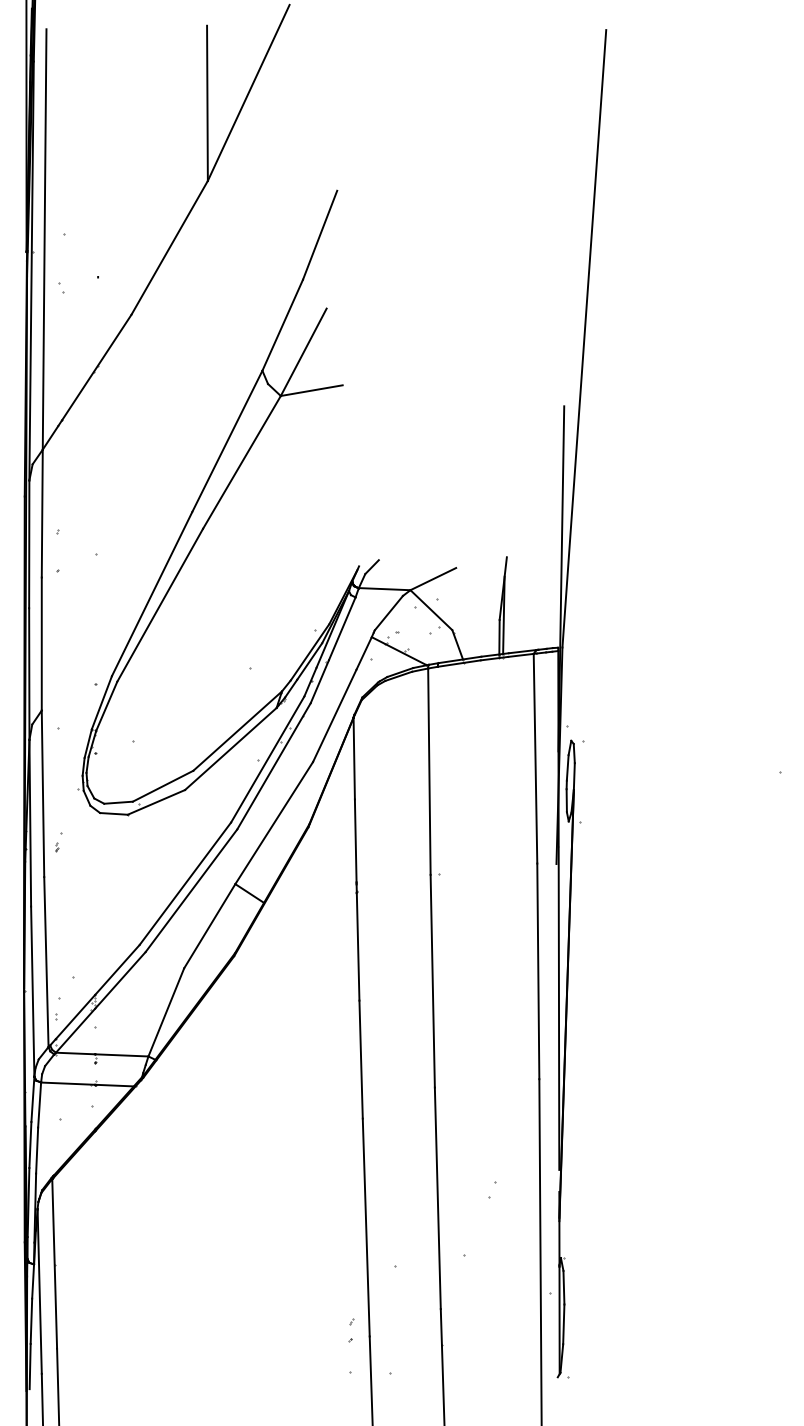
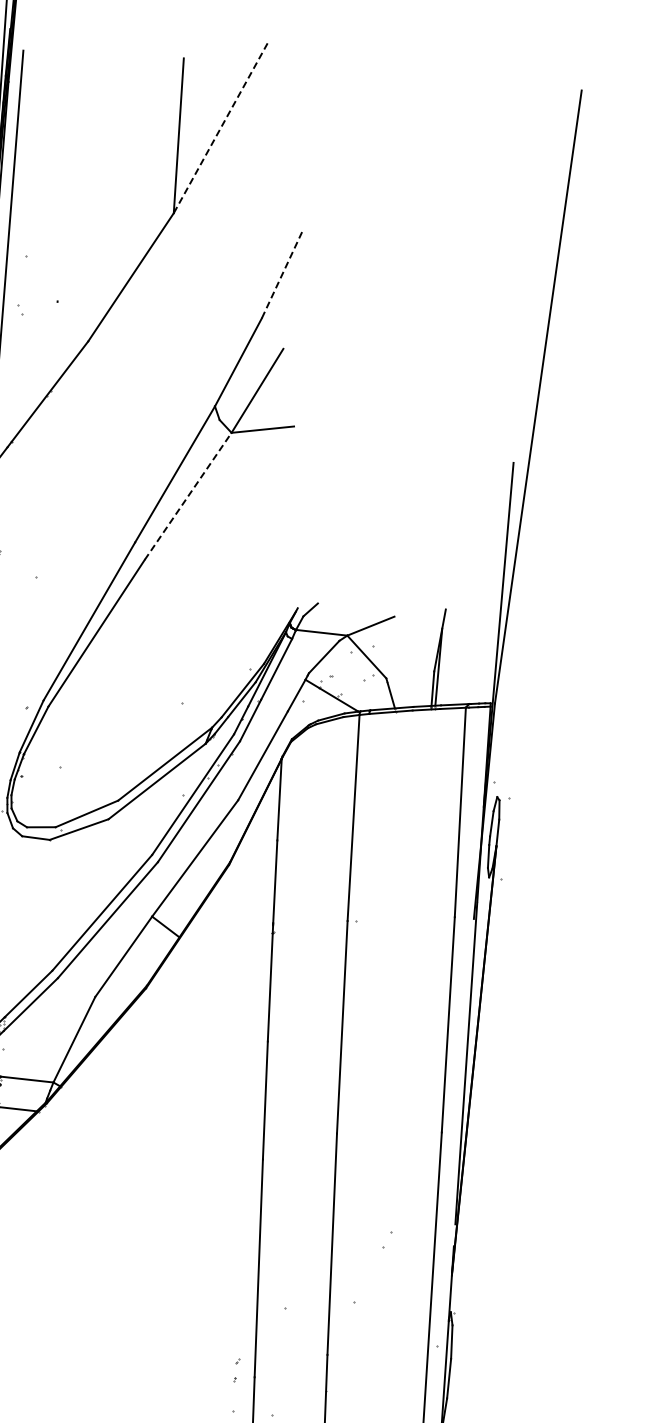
line: (248, 93) -> (220, 128), solid -> dashed
line: (320, 235) -> (282, 275), solid -> dashed
line: (241, 462) -> (187, 496), solid -> dashed

